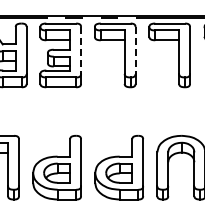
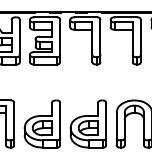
line: (81, 50) -> (60, 37), dashed -> solid
line: (135, 50) -> (100, 37), dashed -> solid

